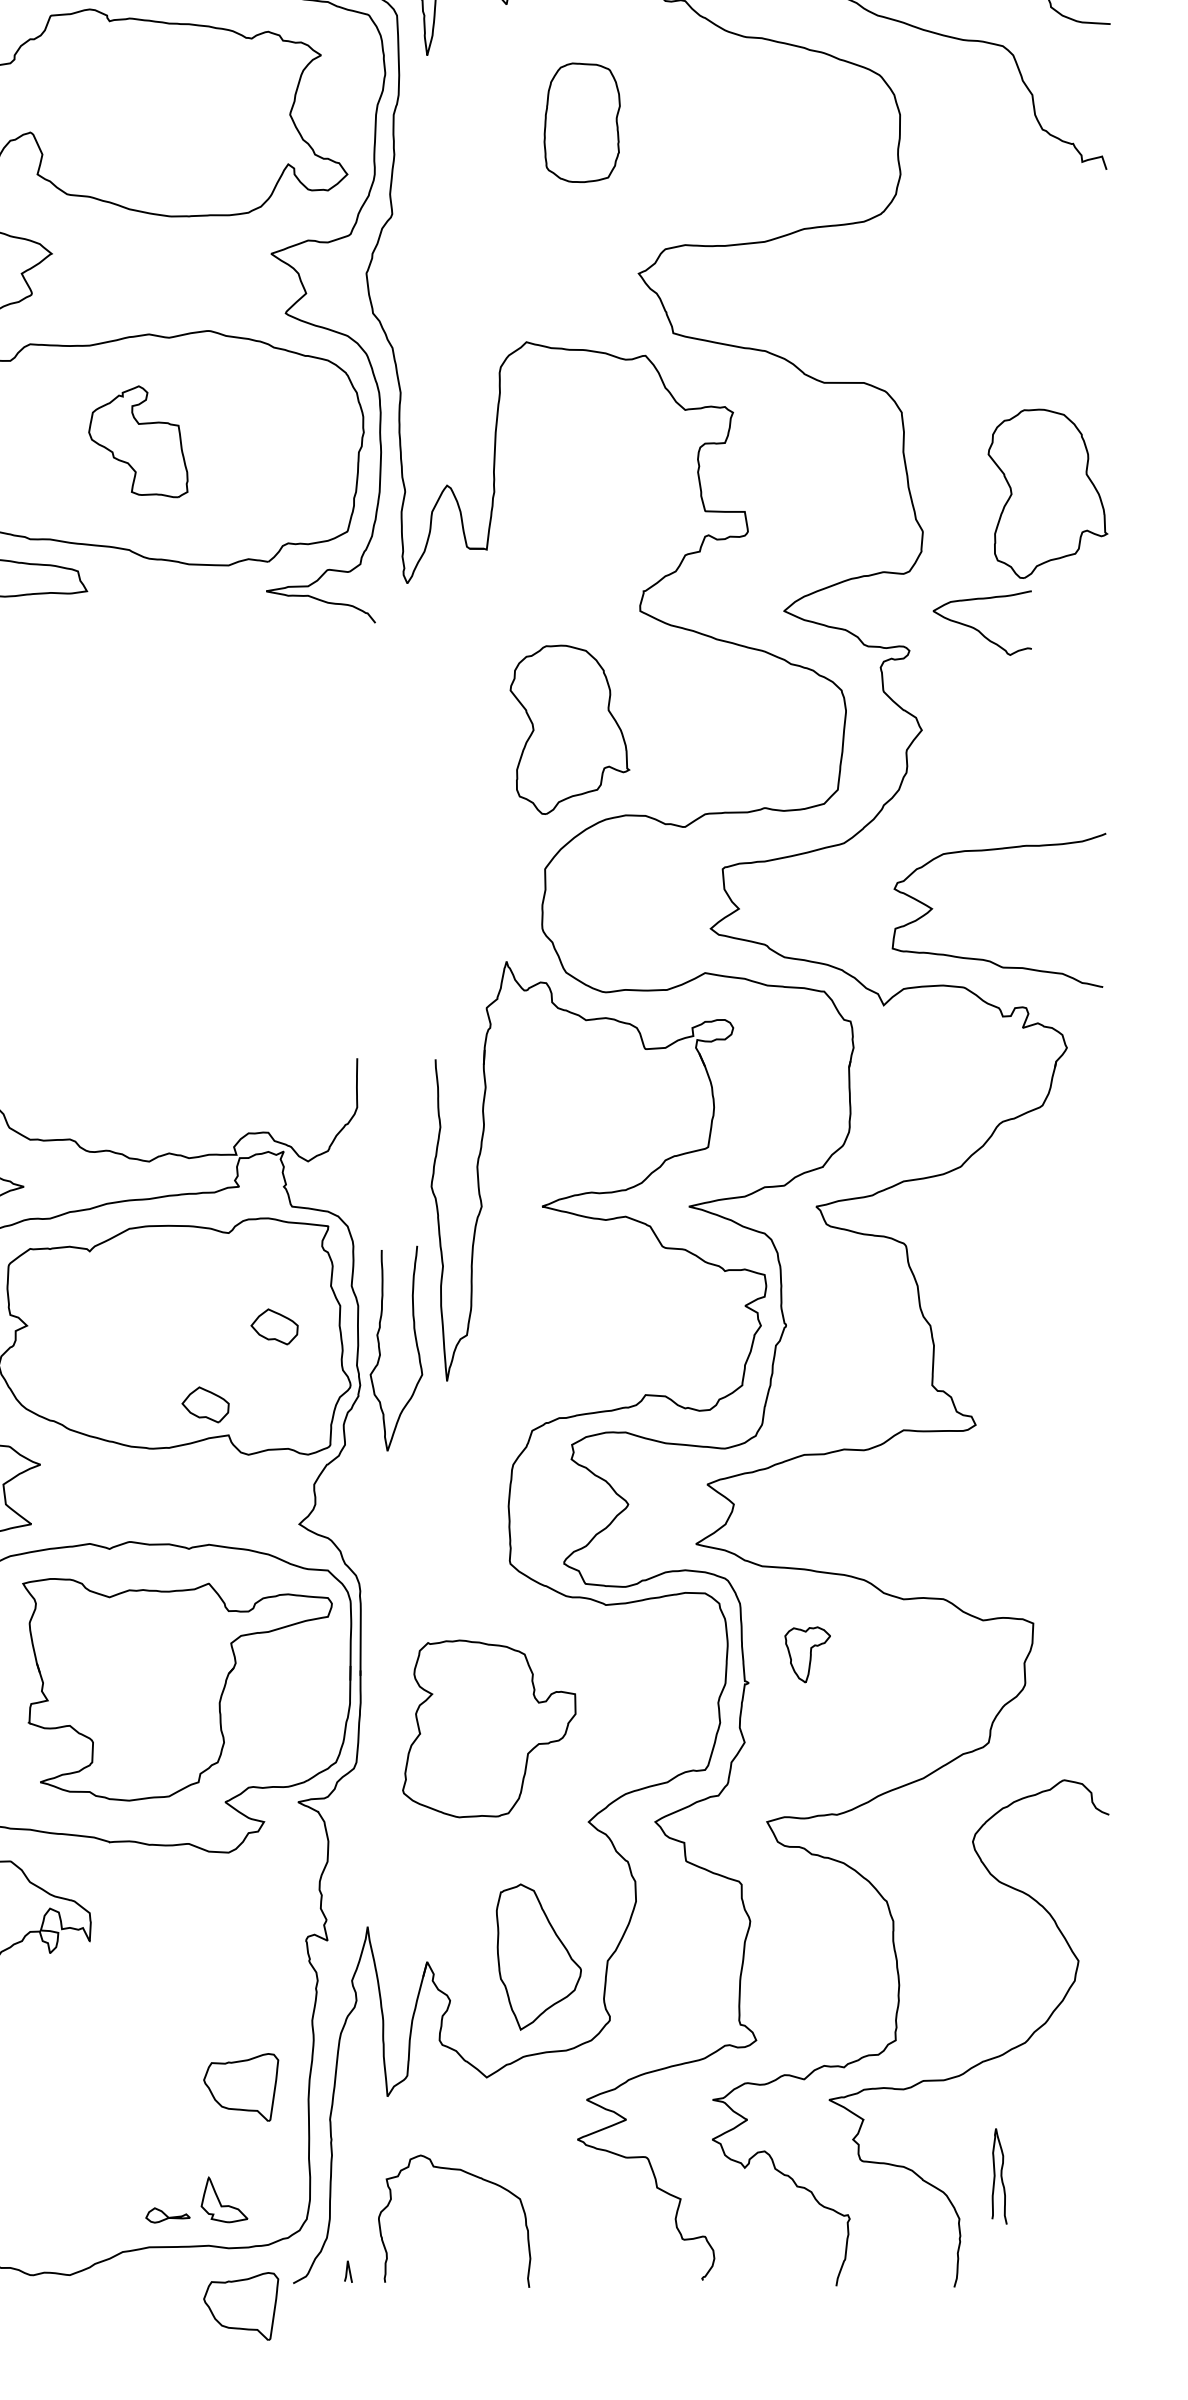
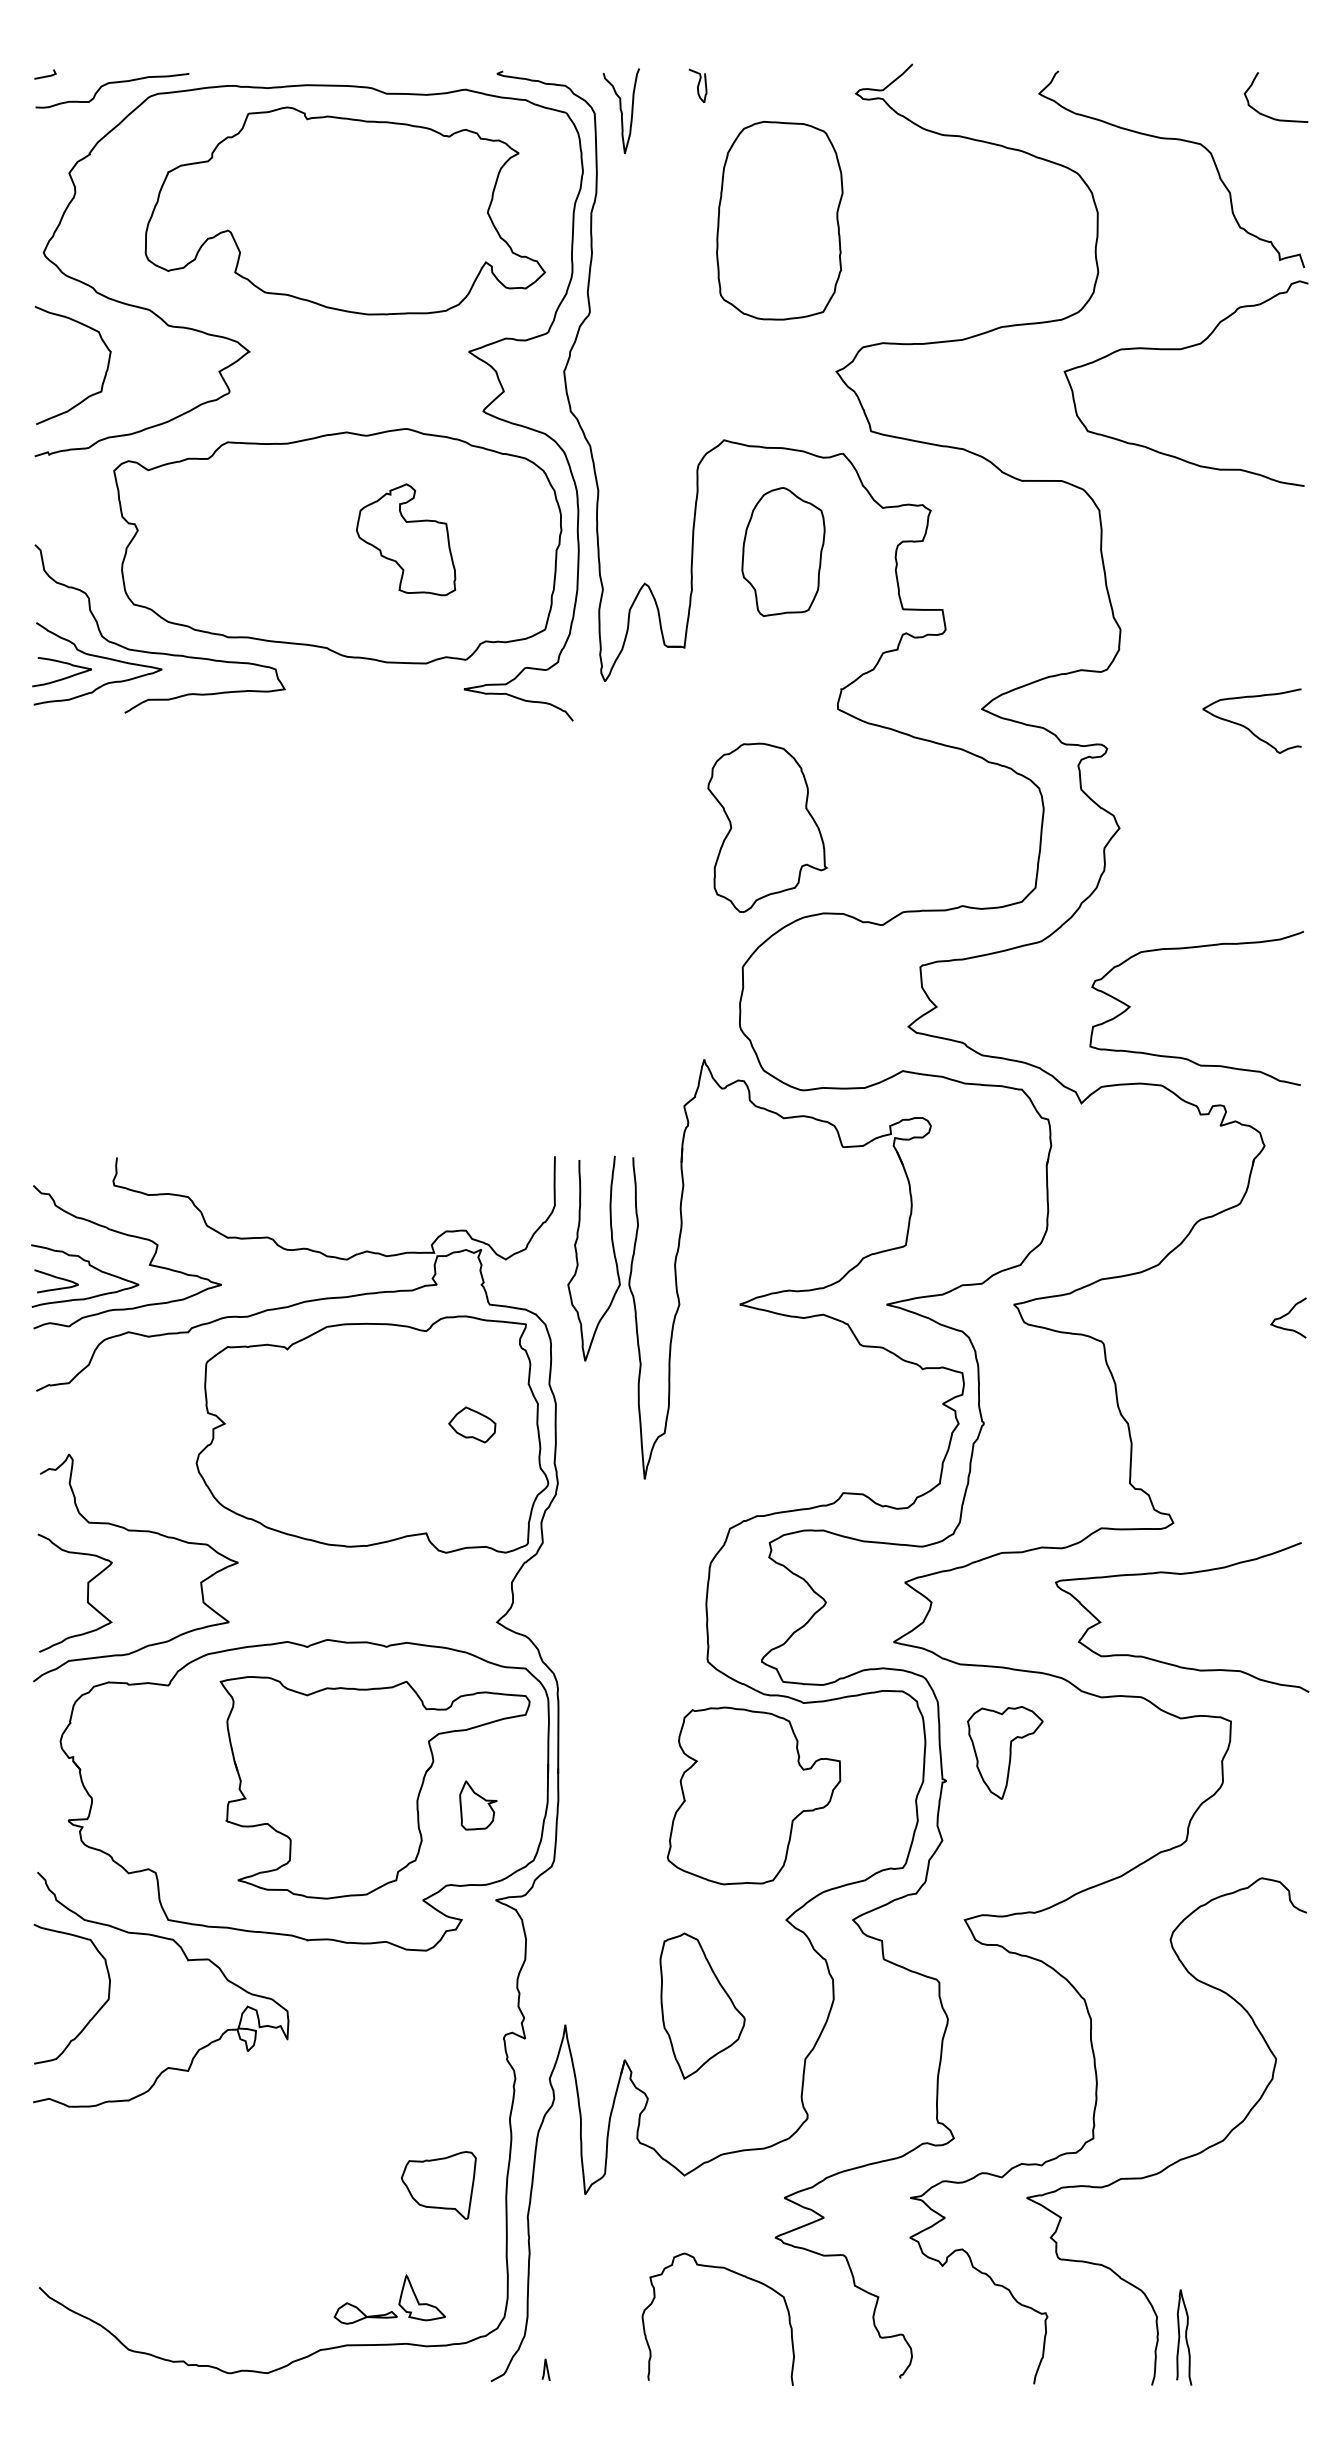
part: (581, 122) -> (779, 220), size x1.67
curve: (982, 252) -> (1180, 350), added
part: (137, 441) -> (405, 539), moved
part: (585, 453) -> (783, 551), added
part: (1047, 493) -> (1245, 591), removed
curve: (976, 628) -> (1246, 726), moved
curve: (1088, 1217) -> (1286, 1315), added
curve: (380, 1351) -> (578, 1261), moved
part: (205, 1404) -> (403, 1502), removed
curve: (983, 1476) -> (1181, 1574), added
part: (807, 1654) -> (1005, 1752), size x1.67
part: (280, 1707) -> (478, 1805), added
part: (488, 1728) -> (753, 1795), moved
part: (538, 1956) -> (702, 2005), moved
curve: (470, 2175) -> (734, 2273), moved
curve: (1000, 2176) -> (1185, 2337), moved
part: (167, 2215) -> (365, 2313), size x1.43
part: (240, 2306) -> (438, 2404), removed

